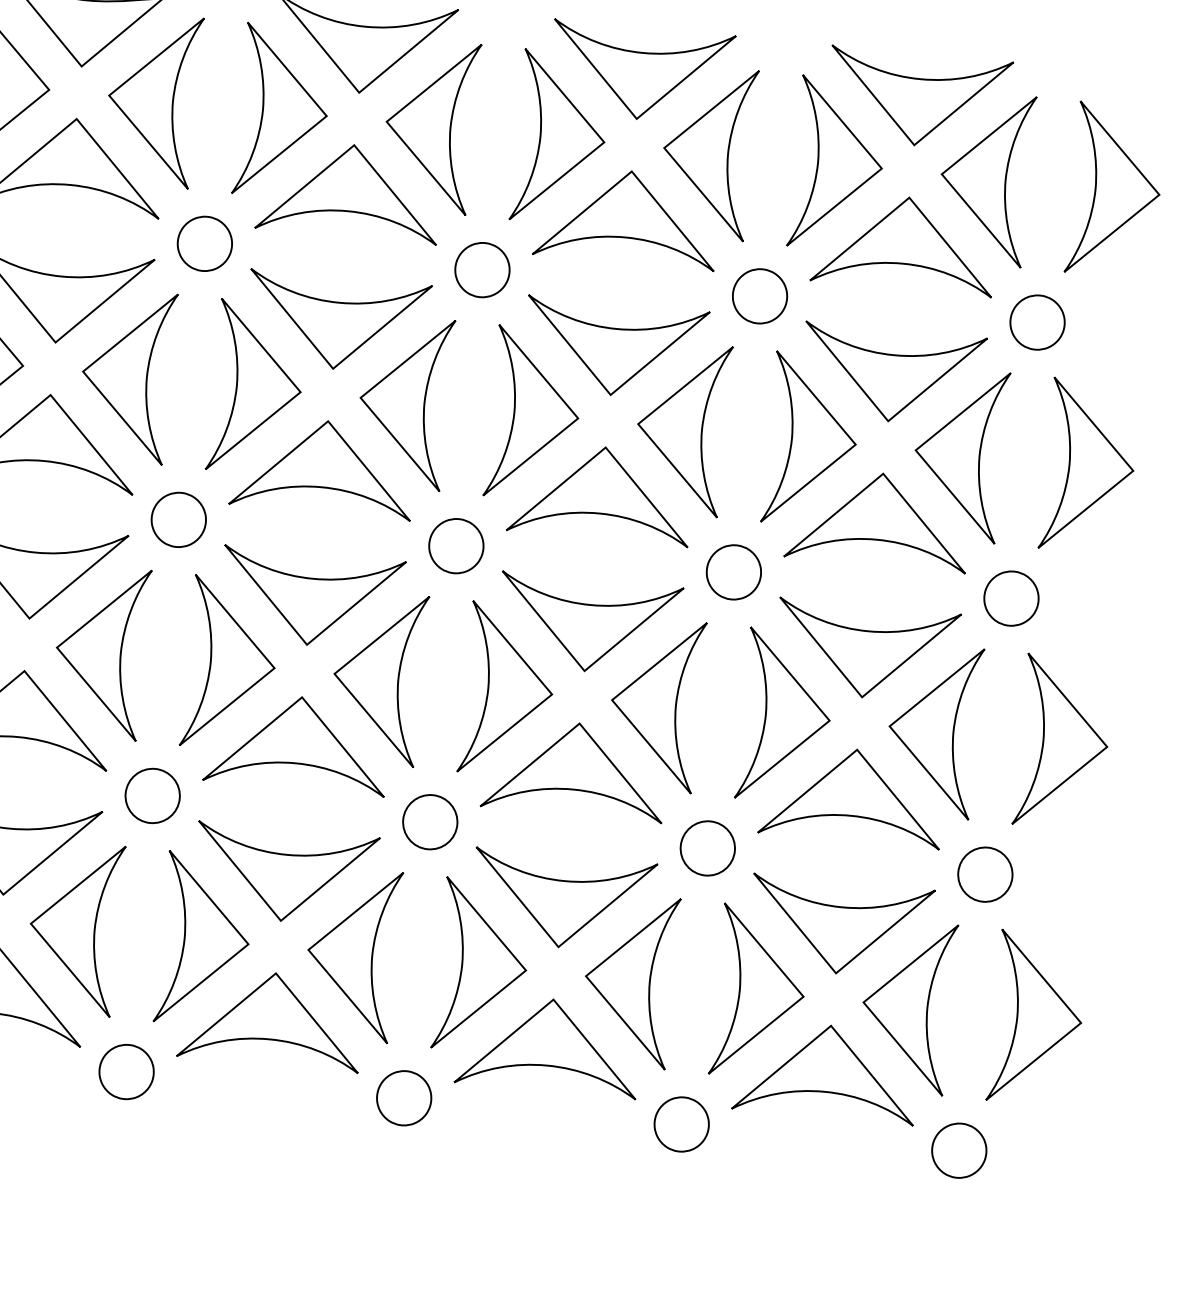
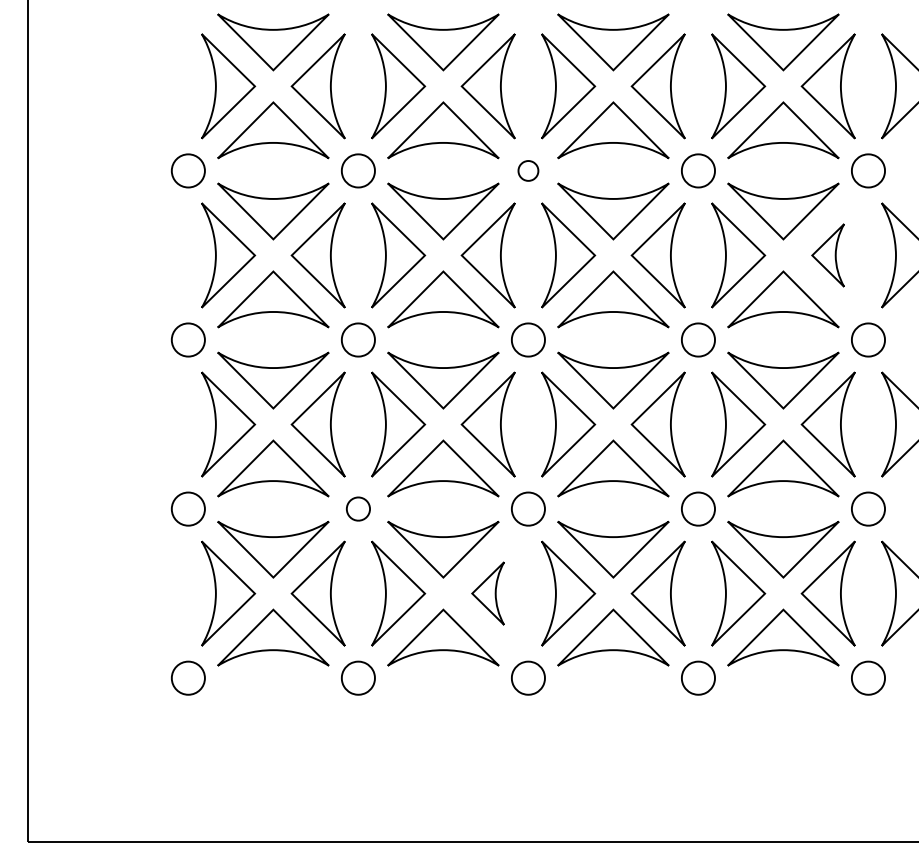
part: (482, 269) -> (528, 170), size x0.6
part: (957, 454) -> (827, 255), size x0.6
part: (152, 794) -> (358, 508), size x0.7
part: (350, 953) -> (487, 593), size x0.6

